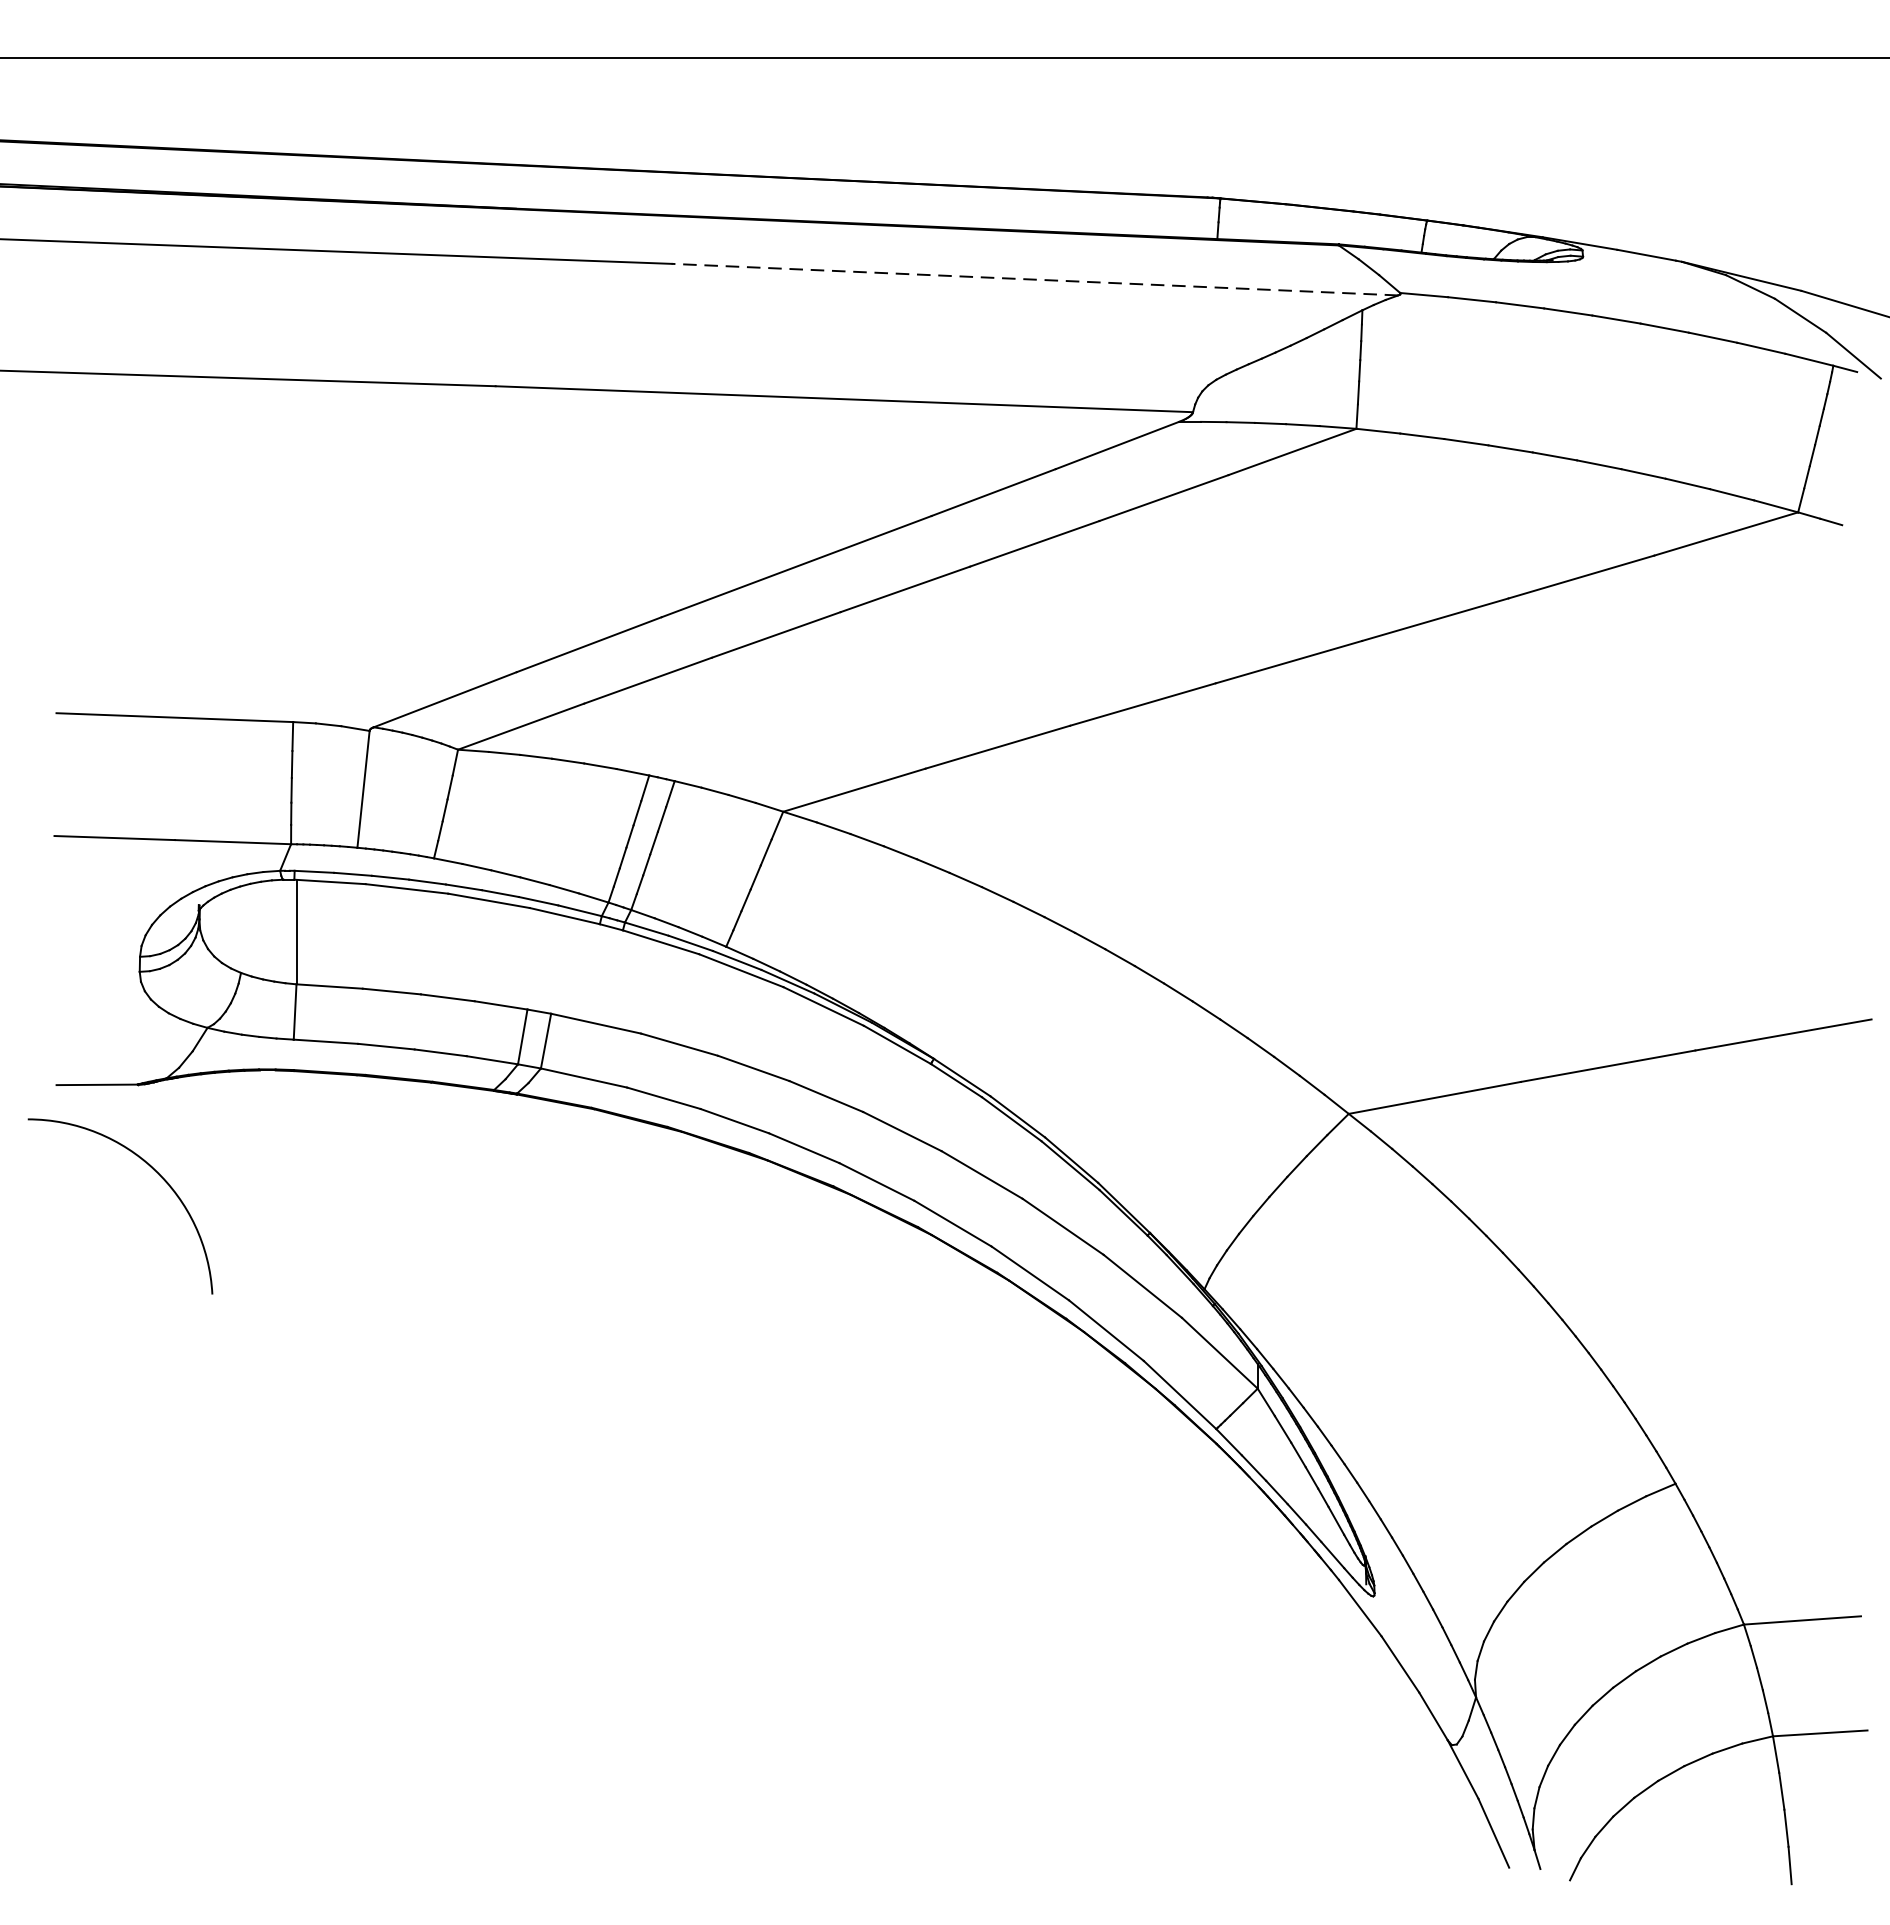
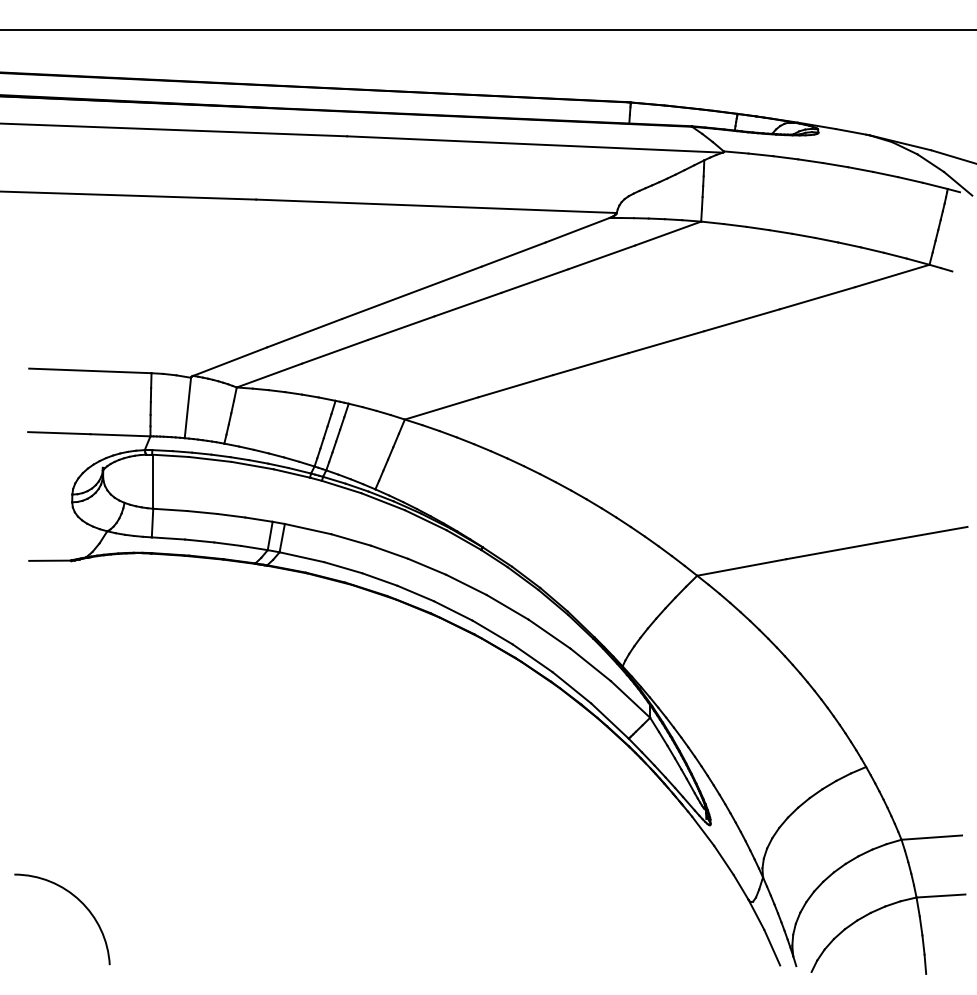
line: (1033, 279) -> (534, 144), dashed -> solid
arc: (153, 1171) -> (79, 901), moved

